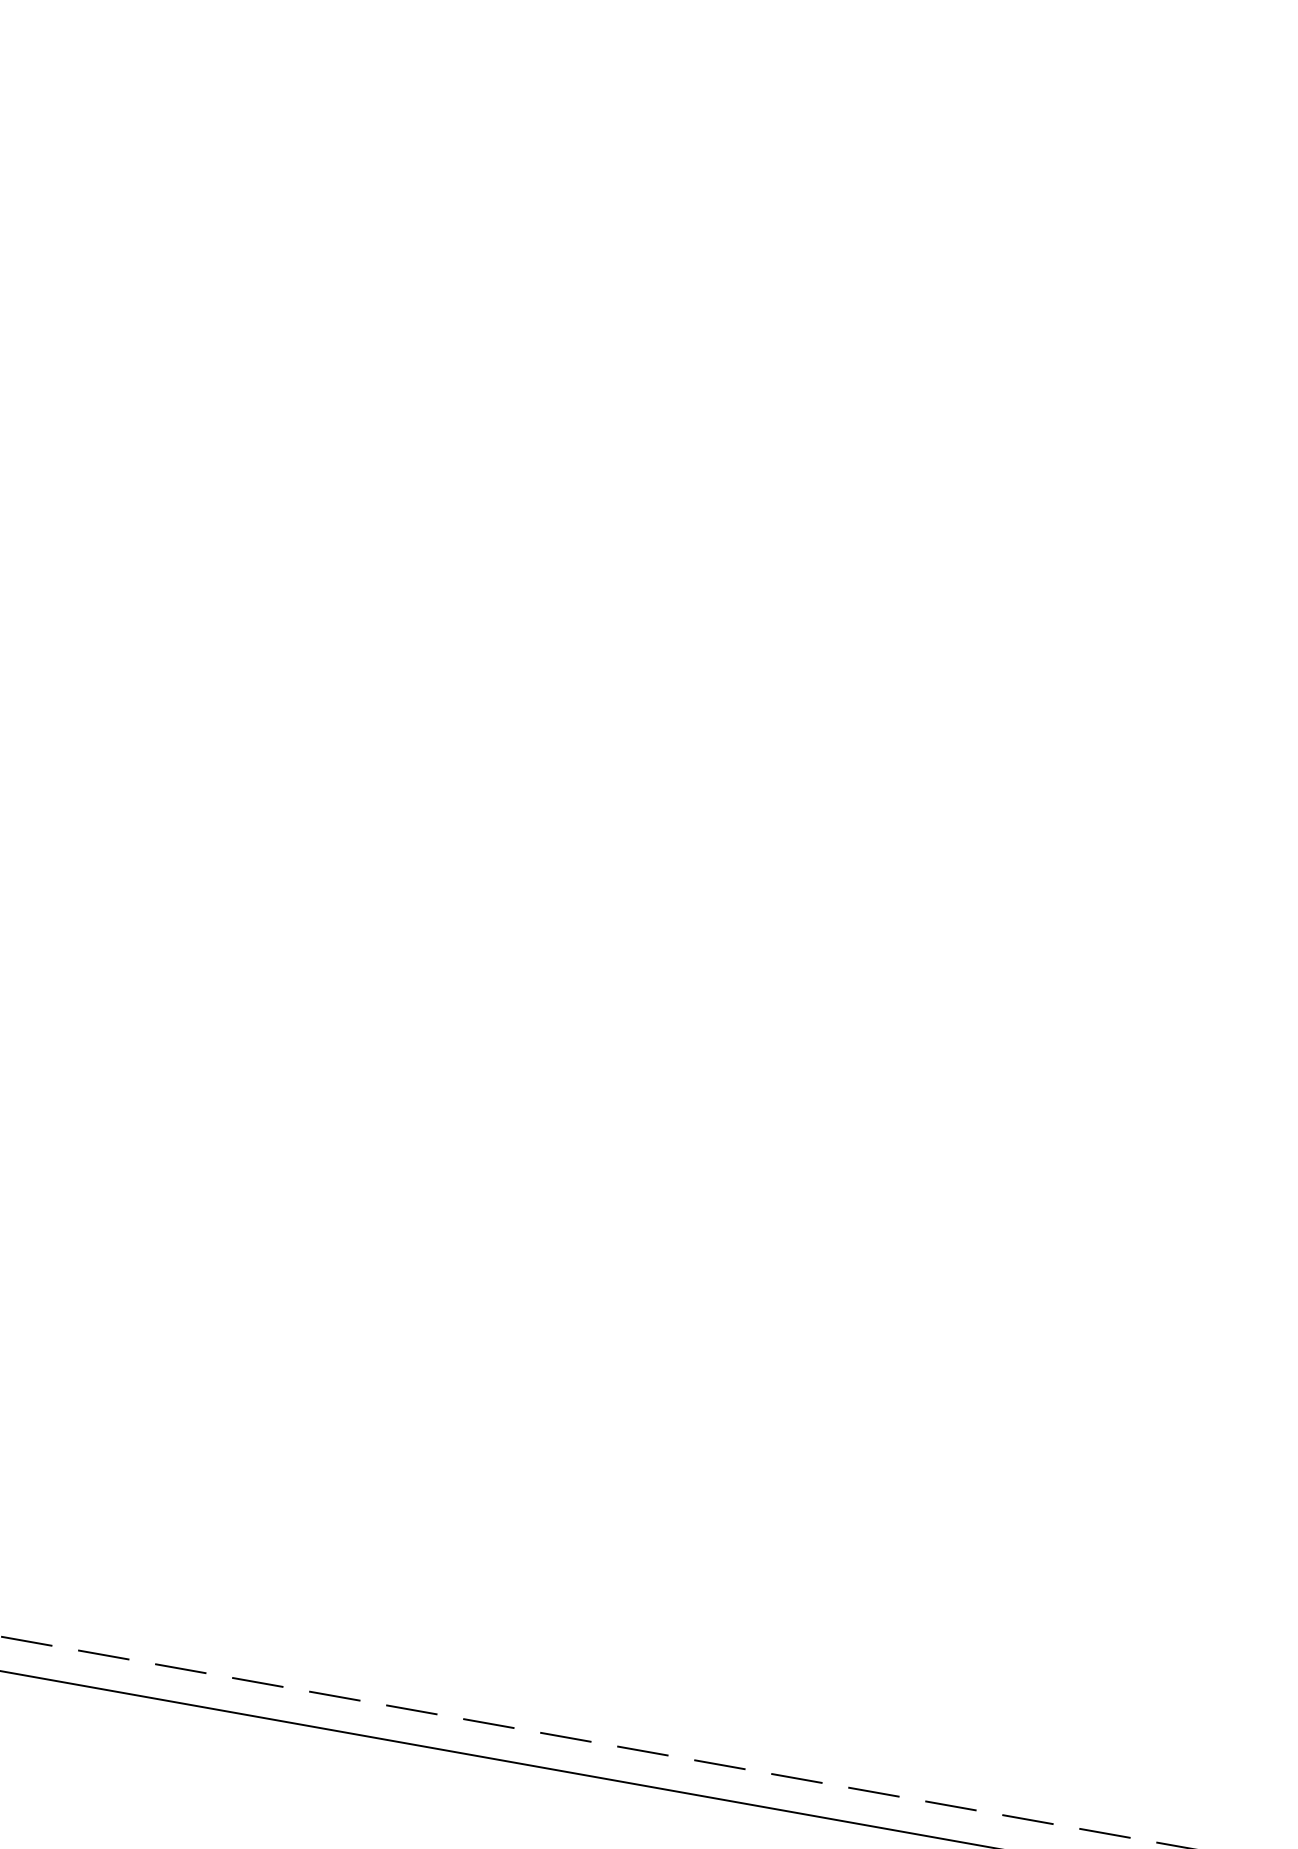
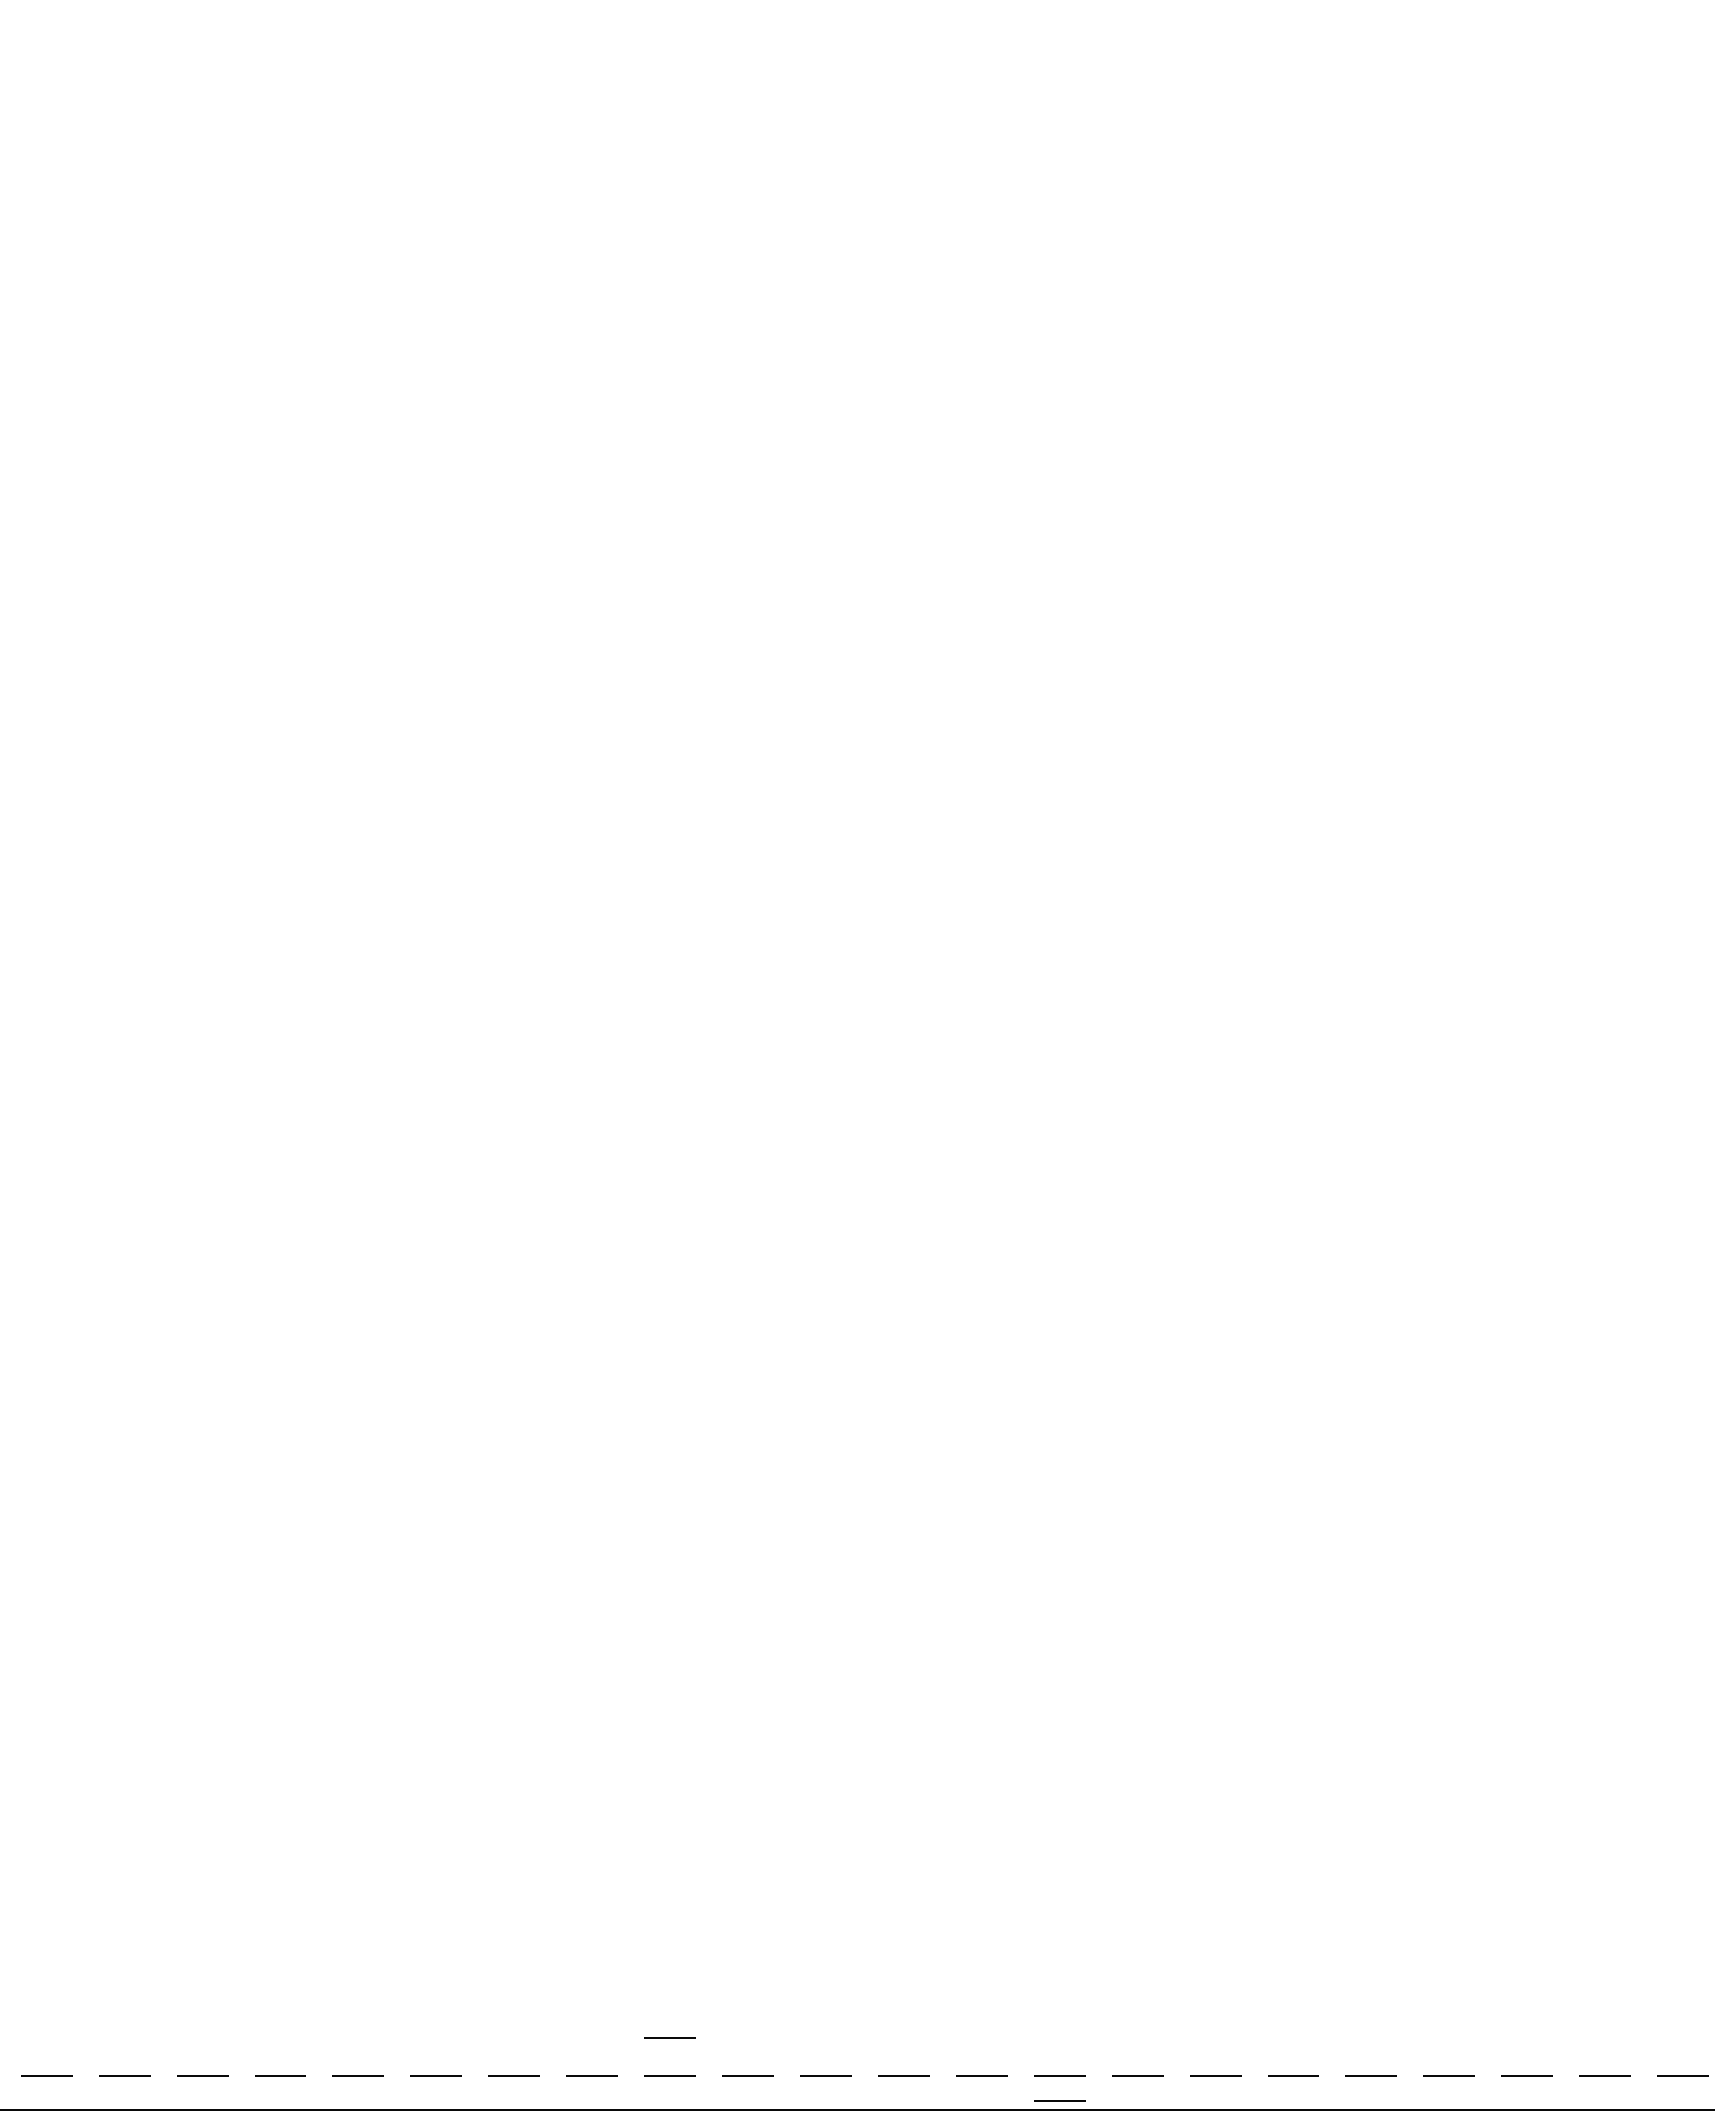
line: (572, 1698) -> (669, 2037), added
line: (946, 1829) -> (1059, 2100), added

